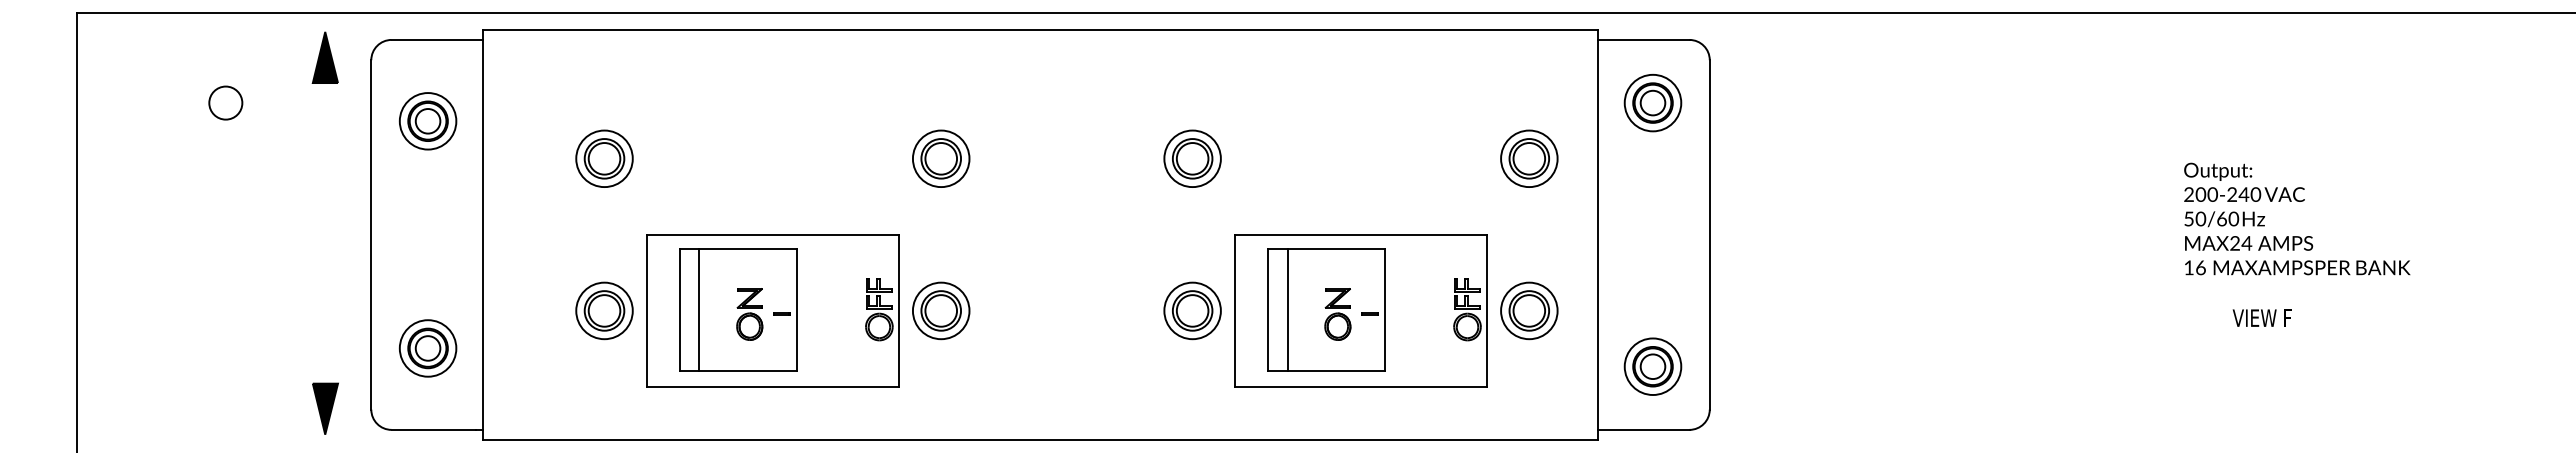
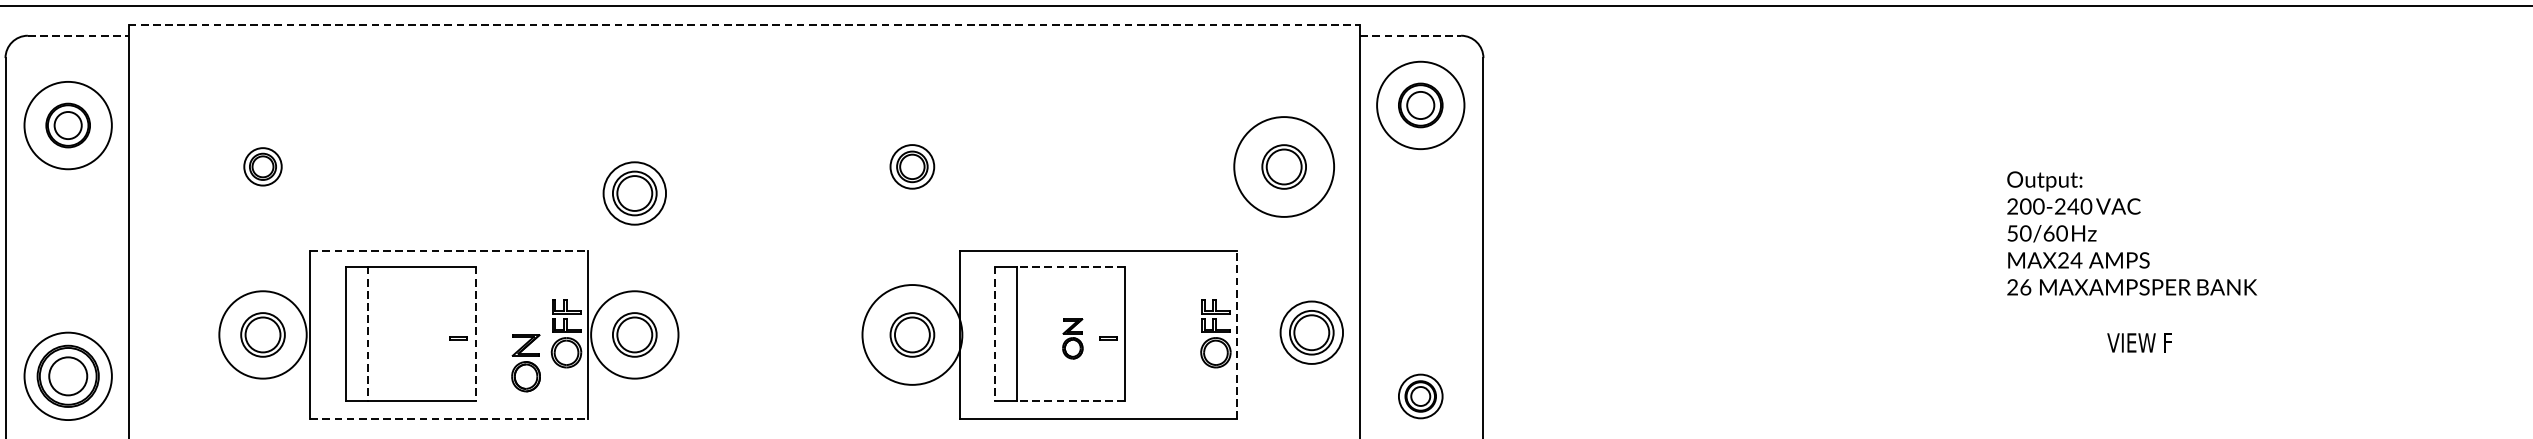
line: (1040, 30) -> (744, 25), solid -> dashed
line: (437, 39) -> (78, 35), solid -> dashed
line: (1643, 39) -> (1410, 35), solid -> dashed
circle: (1652, 102) -> (1420, 104), size x1.4
circle: (427, 121) -> (67, 125), size x1.4
part: (604, 158) -> (263, 166), size x0.6
part: (941, 158) -> (635, 193), moved
part: (1192, 158) -> (912, 166), size x0.7
circle: (1529, 158) -> (1284, 166), size x1.6
line: (772, 234) -> (448, 250), solid -> dashed
line: (1336, 249) -> (1071, 267), solid -> dashed
text: (2188, 267) -> (2012, 286), 16 -> 26
line: (699, 309) -> (367, 333), solid -> dashed
line: (797, 309) -> (476, 333), solid -> dashed
line: (1267, 309) -> (995, 333), solid -> dashed
circle: (604, 310) -> (263, 334), size x1.4
circle: (940, 310) -> (634, 334), size x1.4
circle: (1192, 310) -> (912, 334), size x1.6
line: (1486, 310) -> (1236, 334), solid -> dashed
part: (1529, 310) -> (1311, 332), moved
part: (749, 314) -> (525, 363), moved
part: (1337, 314) -> (1072, 338), size x0.7
text: (2261, 317) -> (2139, 342), moved
part: (427, 348) -> (67, 376), size x1.4
part: (1652, 366) -> (1420, 396), size x0.7
line: (1336, 370) -> (1071, 400), solid -> dashed
line: (772, 387) -> (448, 419), solid -> dashed

